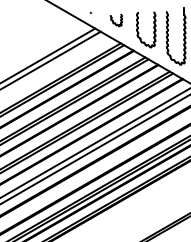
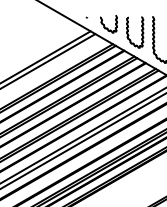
part: (116, 20) -> (109, 24), size x1.67

